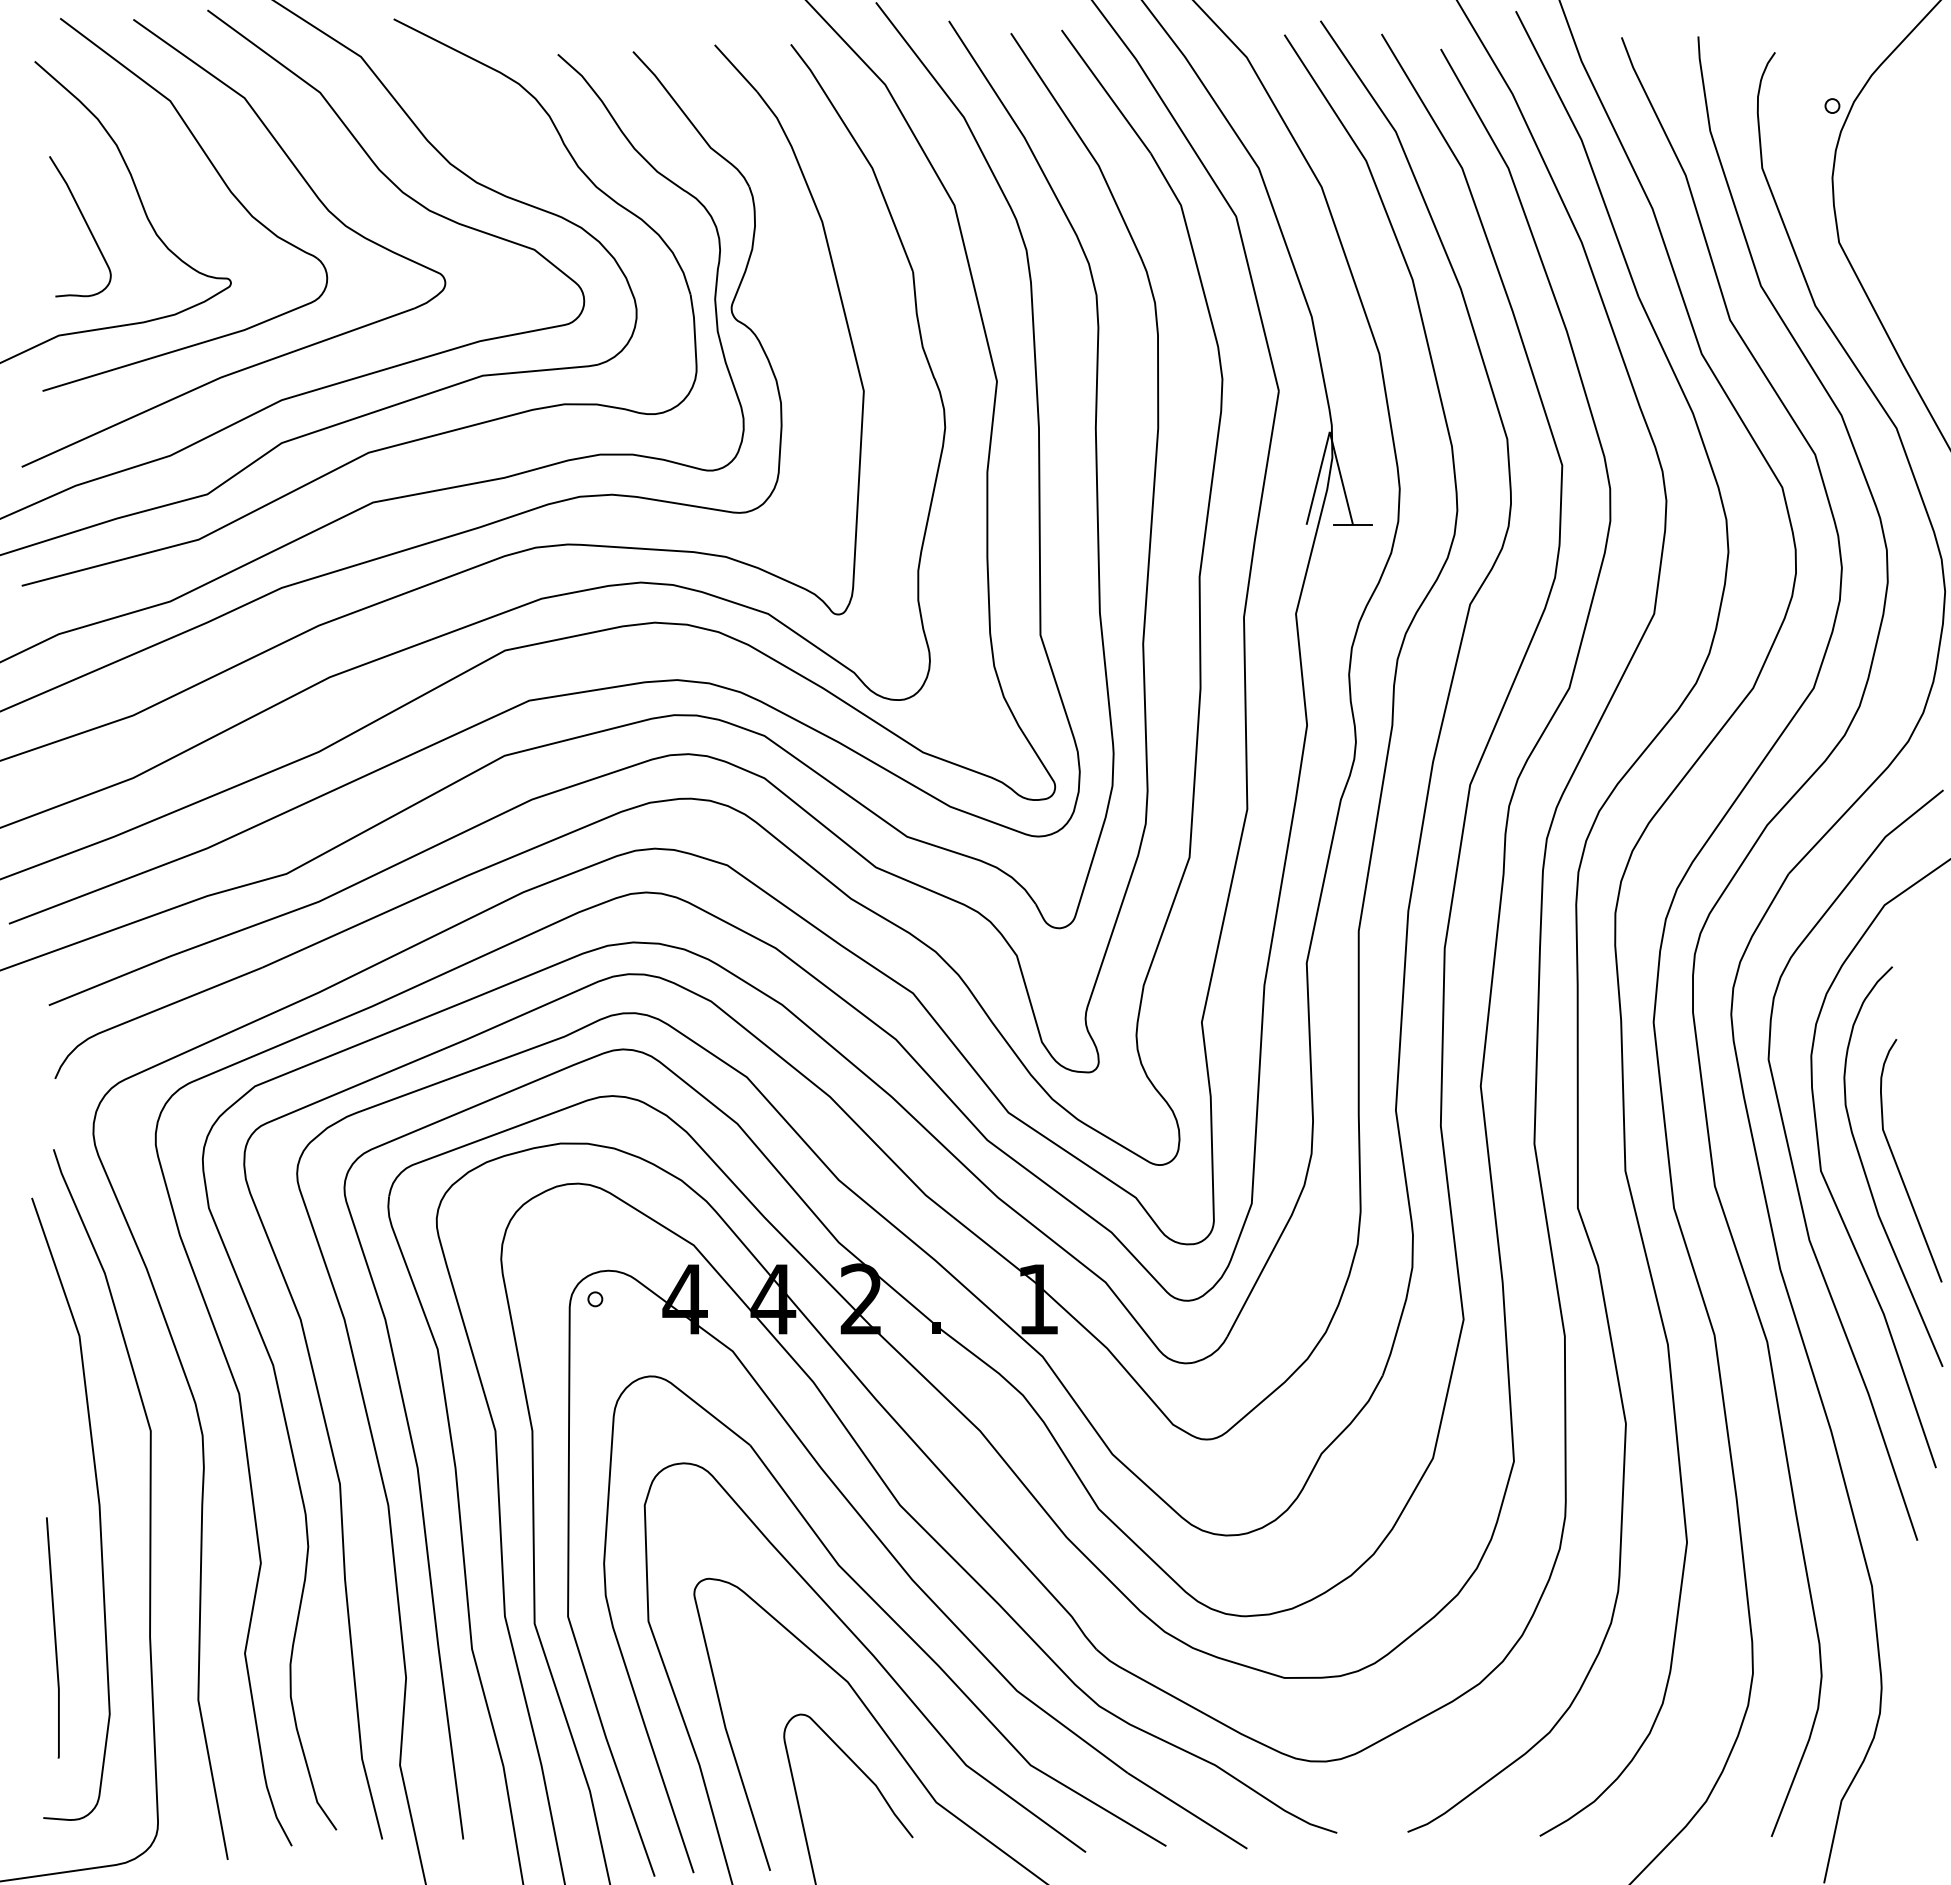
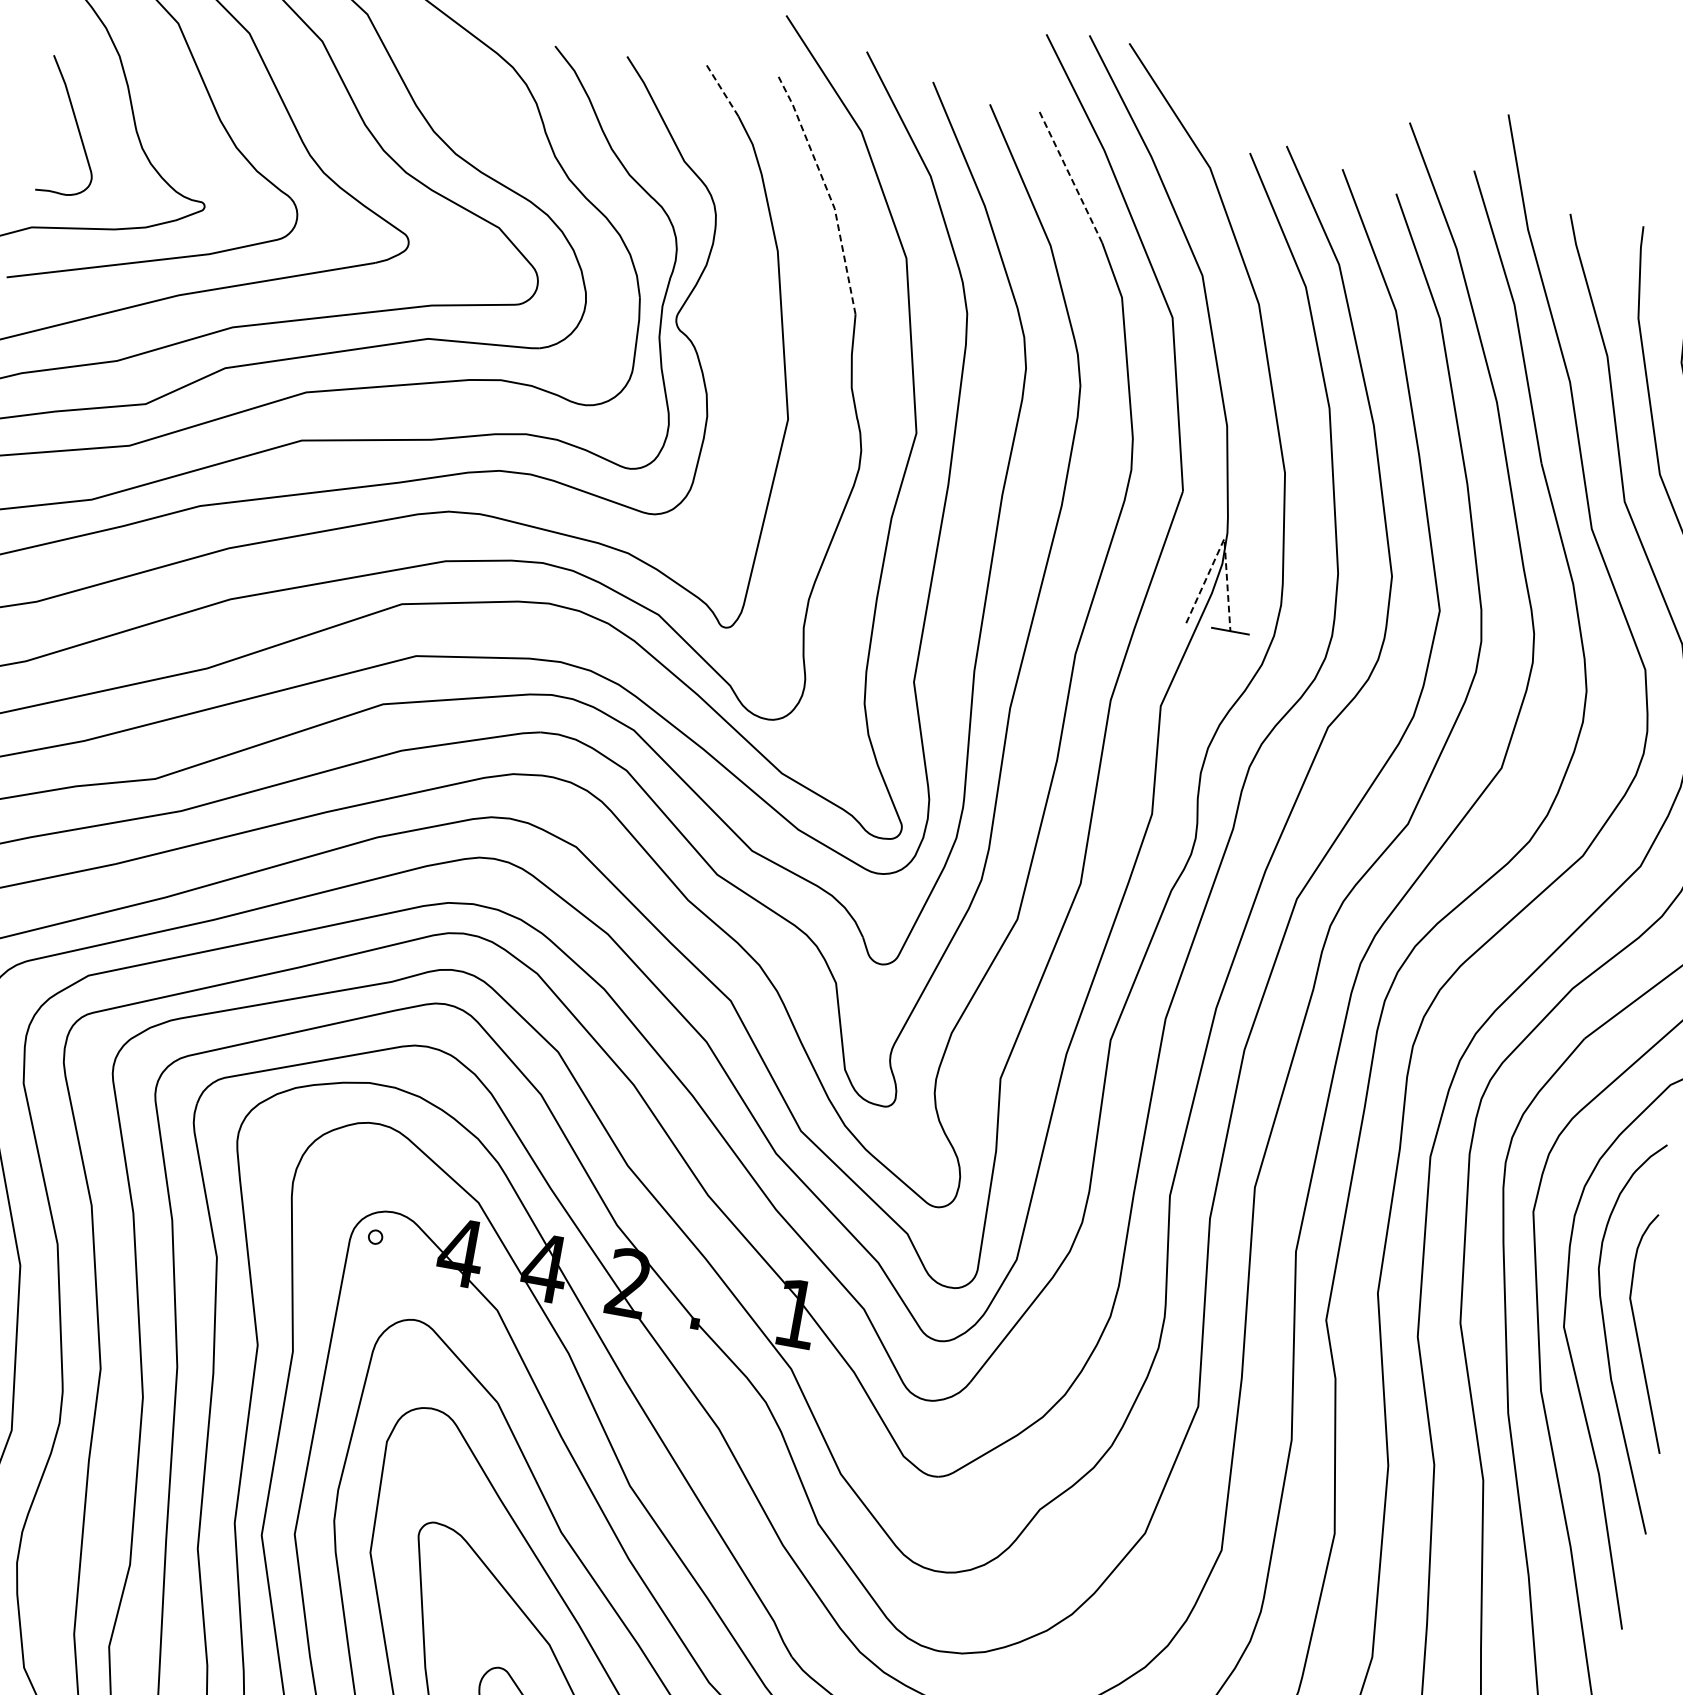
line: (736, 68) -> (722, 90), solid -> dashed
line: (1105, 91) -> (1069, 176), solid -> dashed
line: (862, 152) -> (828, 192), solid -> dashed
line: (1329, 431) -> (1224, 538), solid -> dashed

